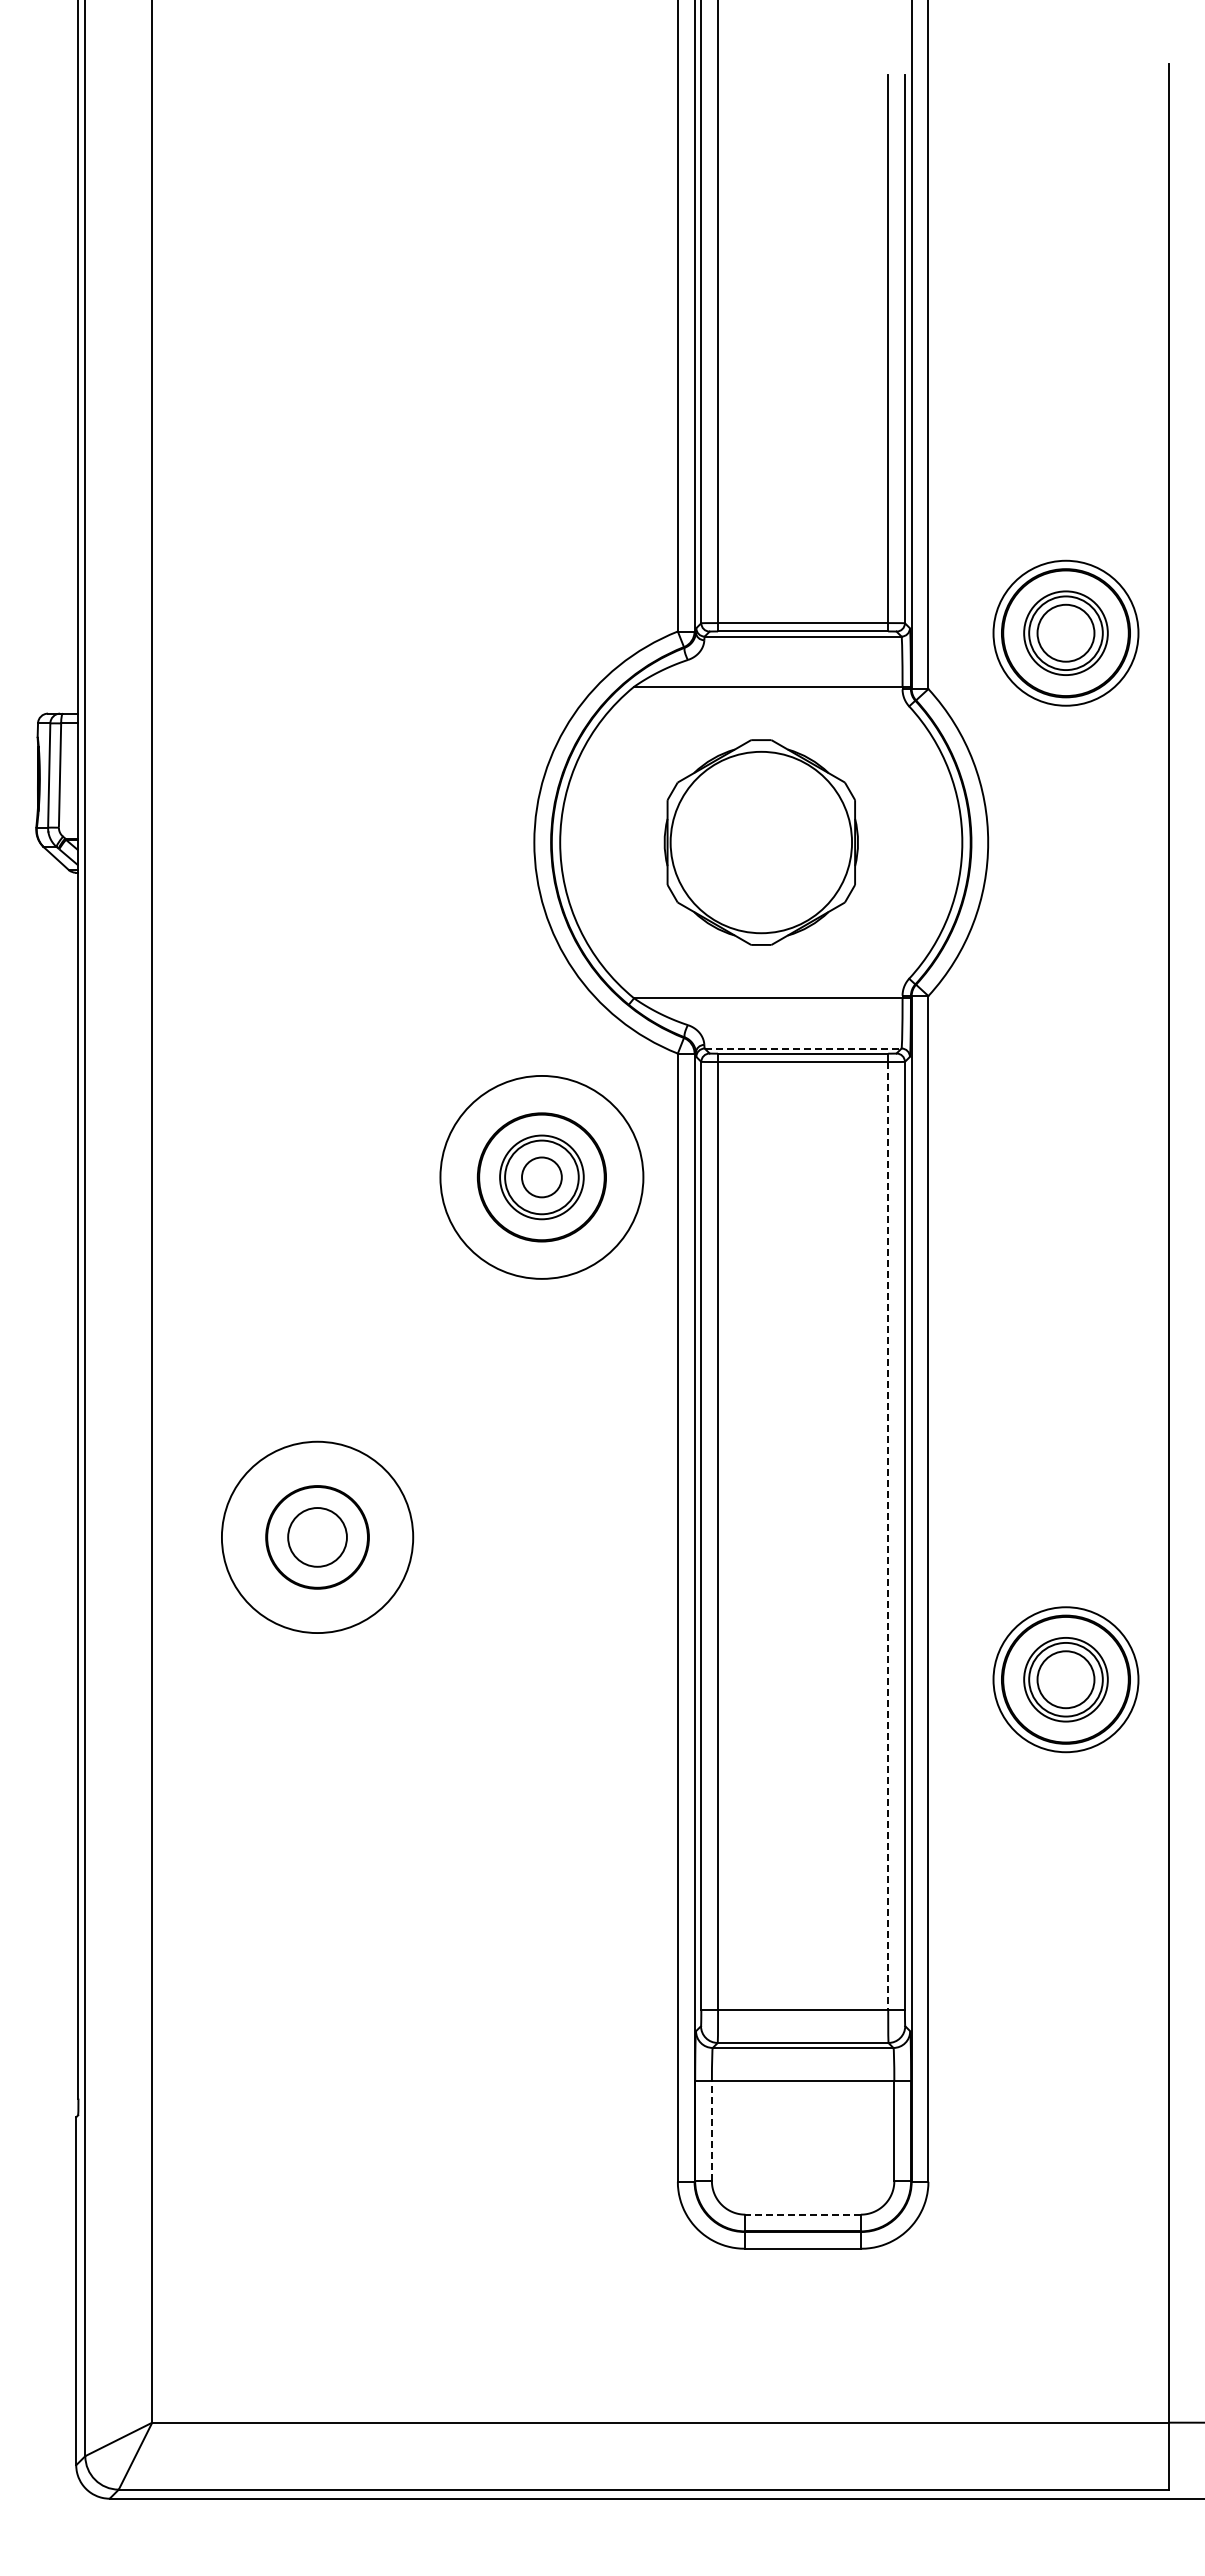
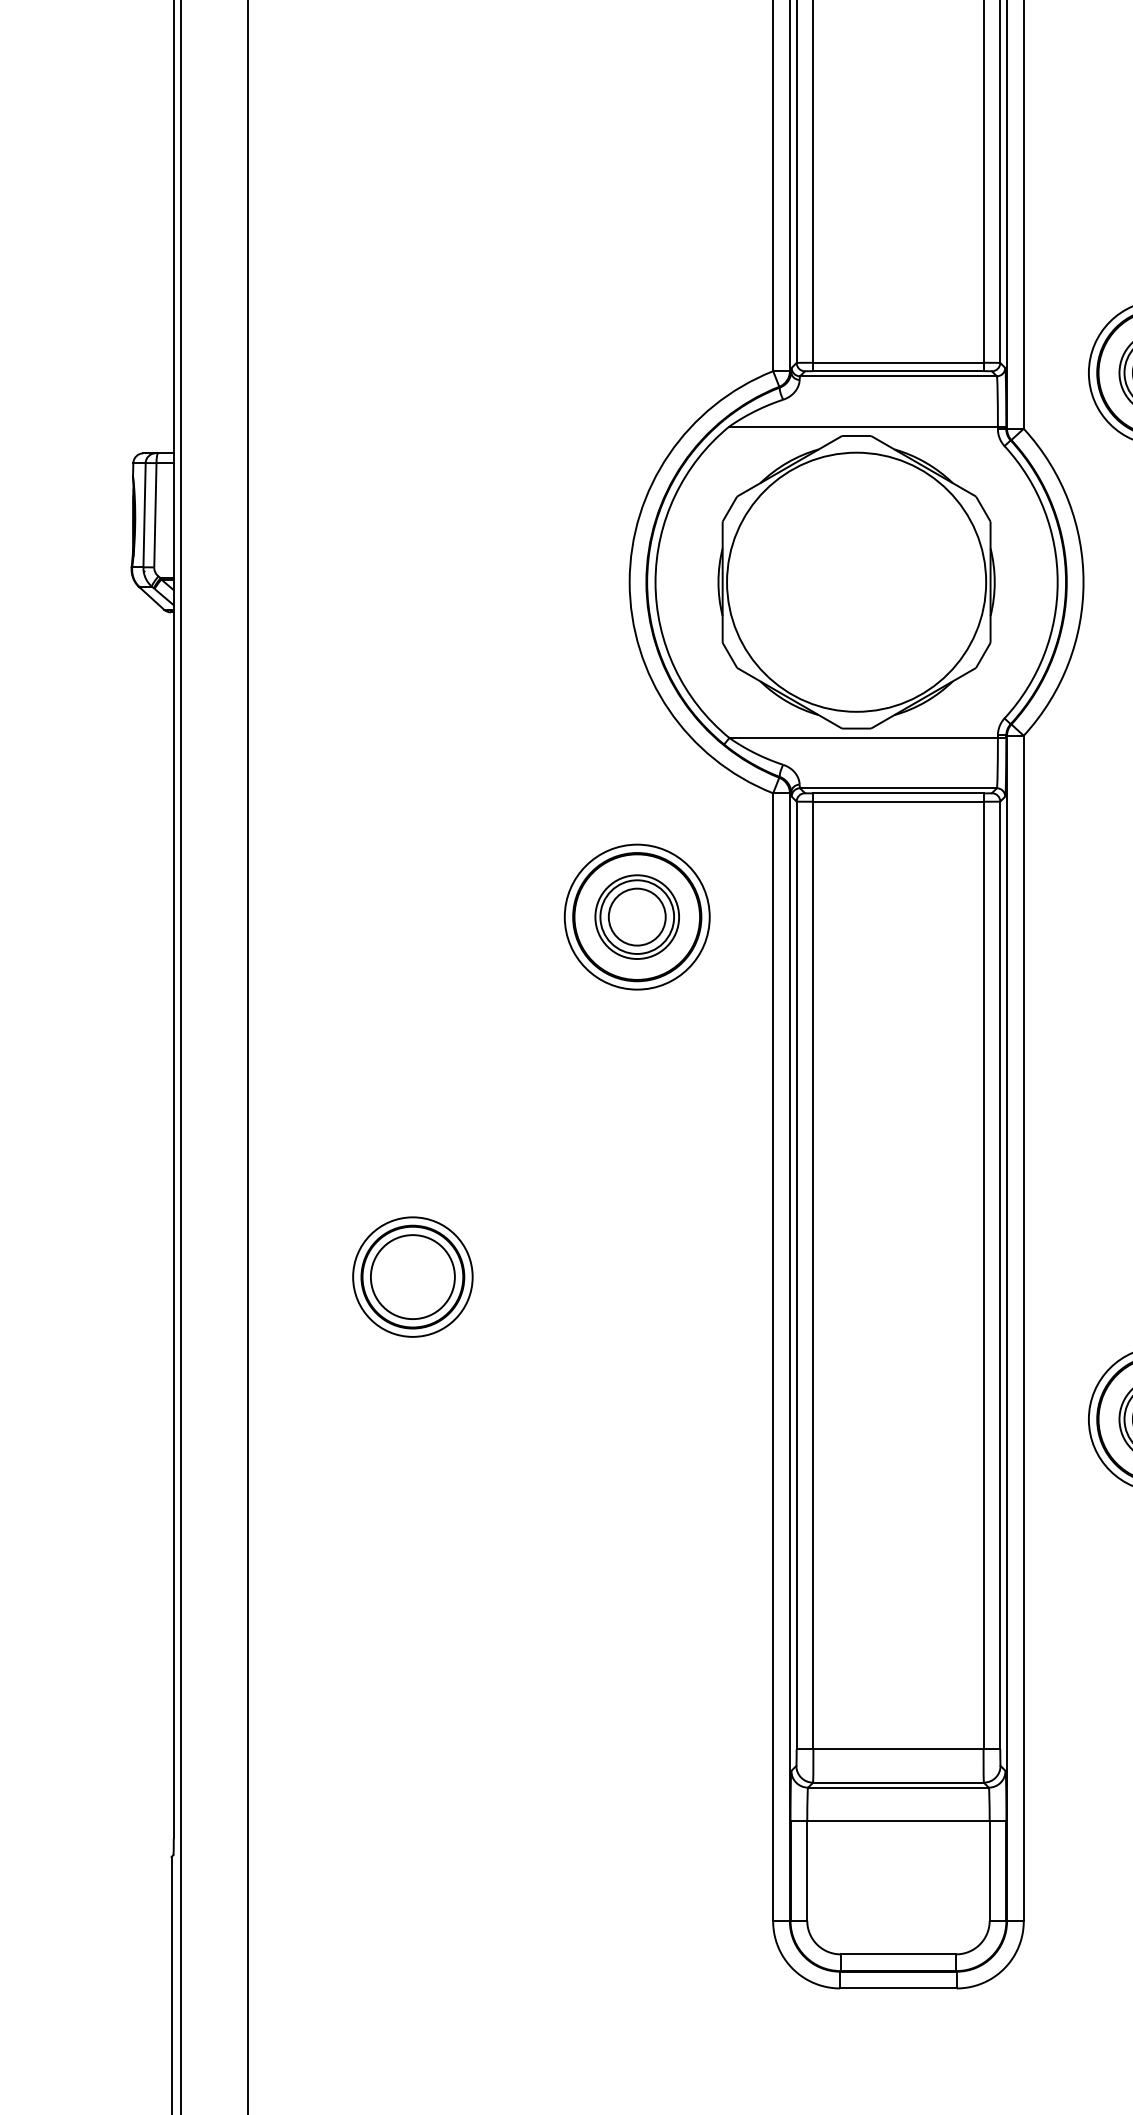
part: (761, 842) -> (856, 582), size x1.43
line: (803, 1048) -> (898, 788), dashed -> solid
circle: (541, 1176) -> (636, 916), size x0.71
circle: (541, 1176) -> (636, 916), size x1.43
line: (888, 1535) -> (983, 1275), dashed -> solid
circle: (317, 1537) -> (412, 1277), size x0.62
circle: (317, 1537) -> (412, 1277), size x1.43
line: (711, 2131) -> (806, 1871), dashed -> solid
line: (803, 2214) -> (898, 1954), dashed -> solid

